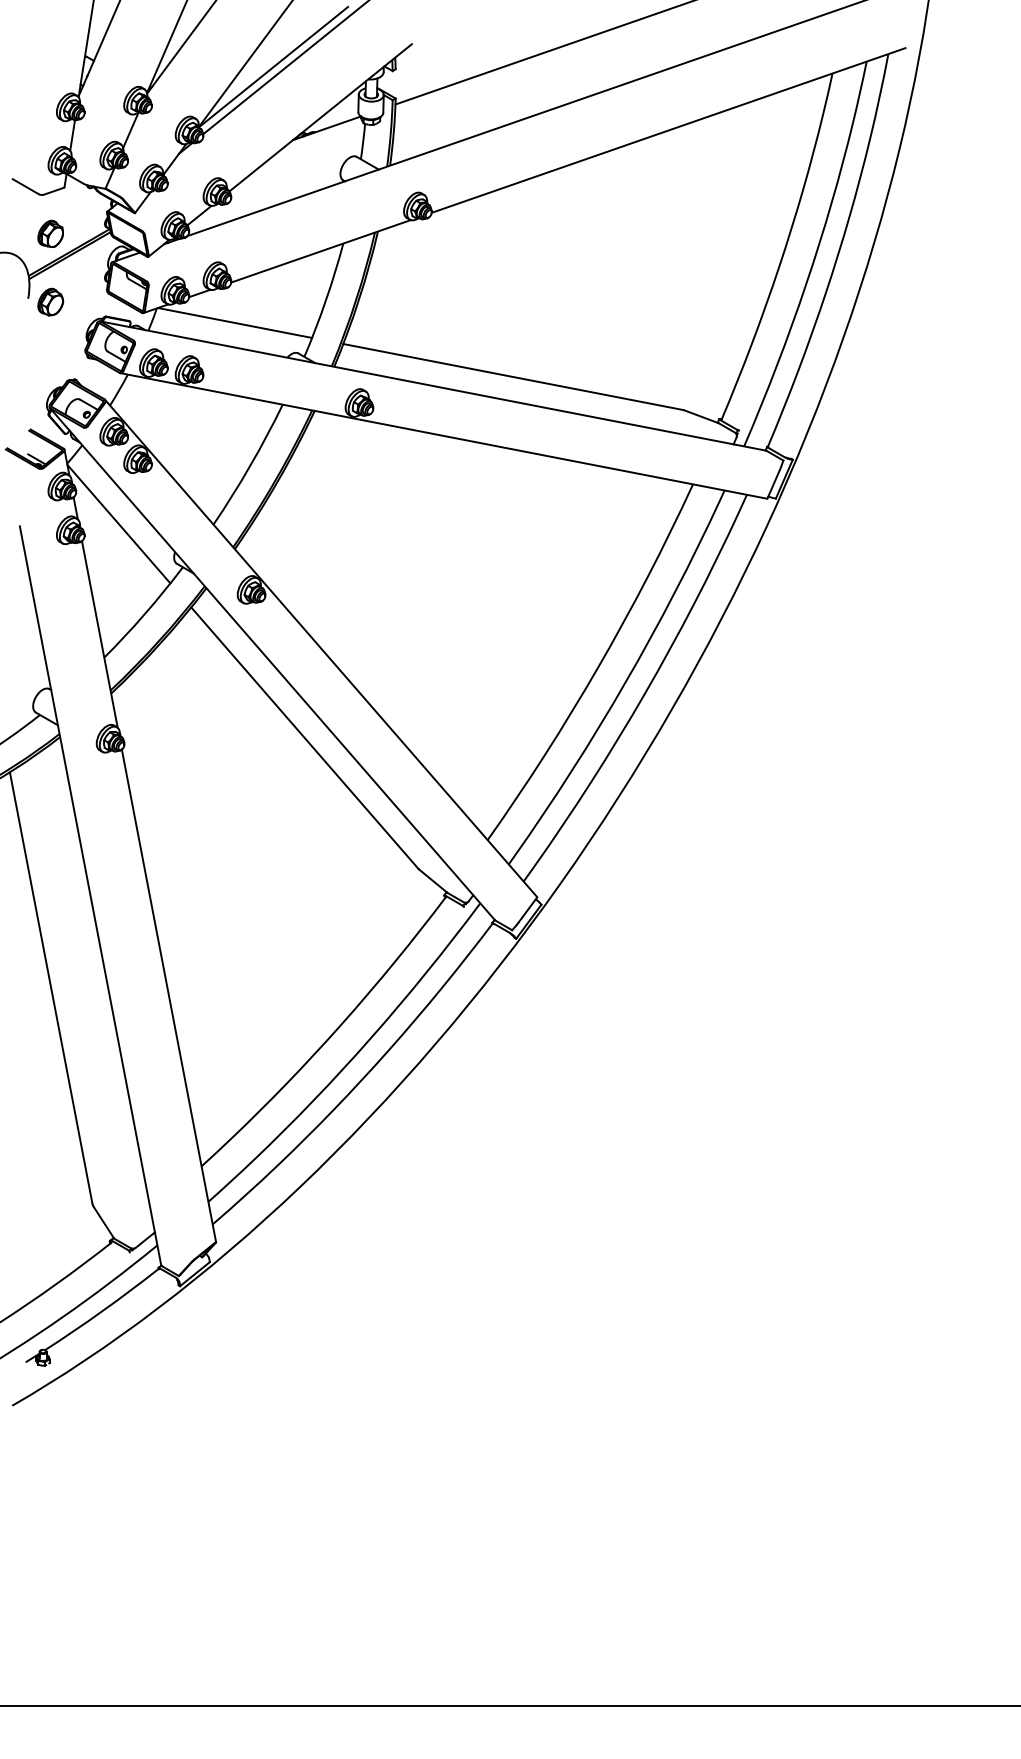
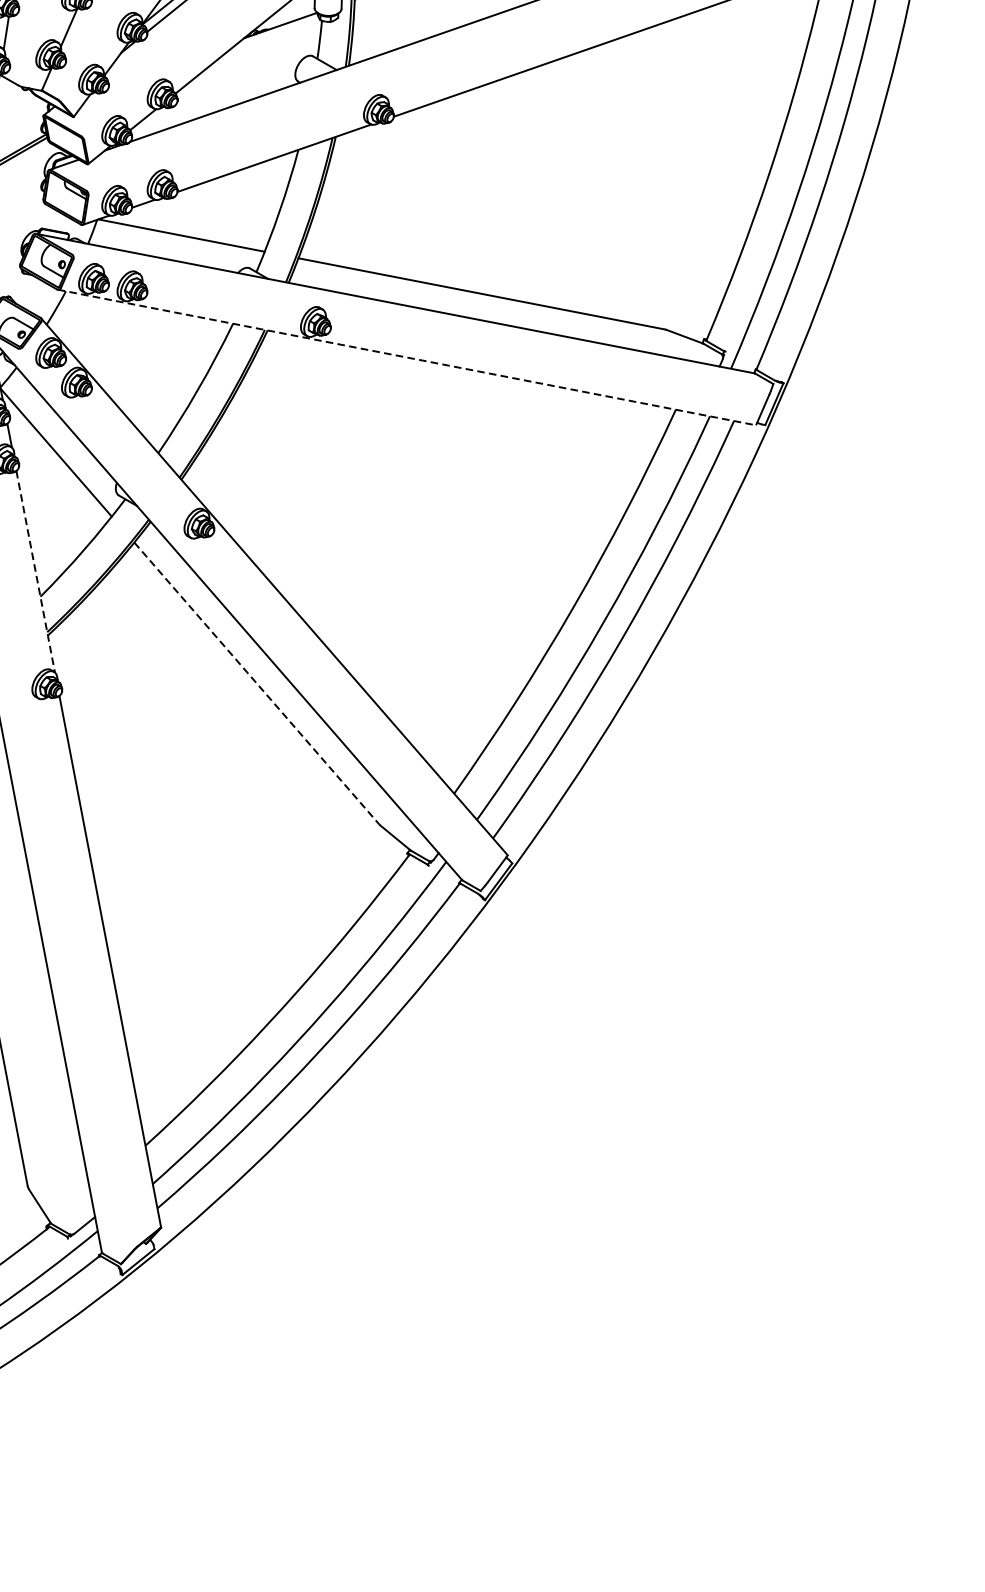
line: (443, 435) -> (406, 357), solid -> dashed
line: (99, 634) -> (35, 571), solid -> dashed
line: (304, 738) -> (256, 684), solid -> dashed

